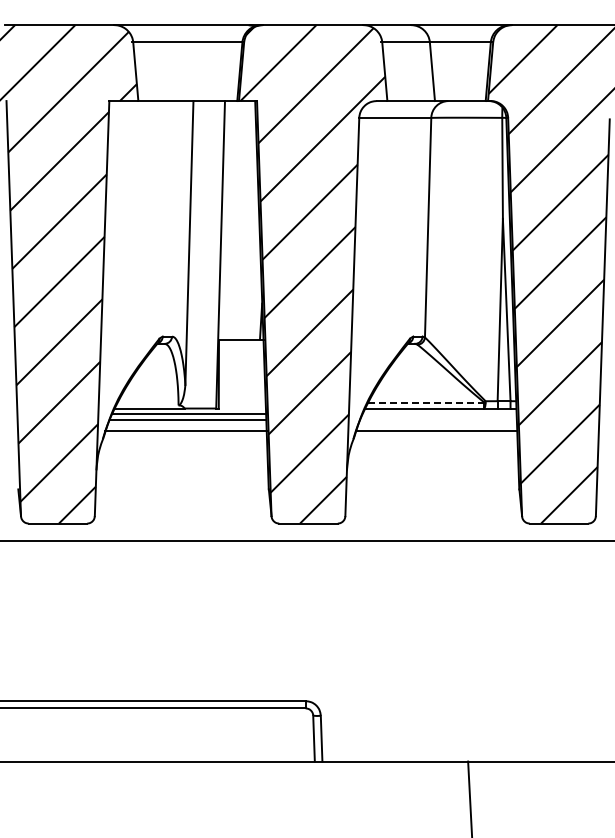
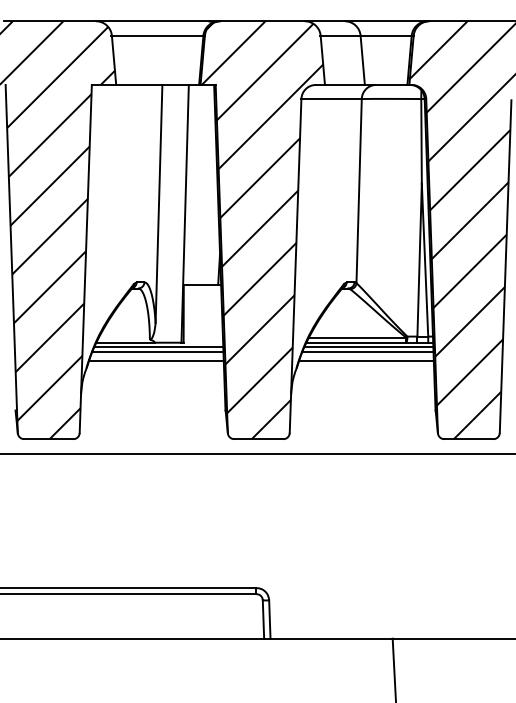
line: (426, 402) -> (357, 337), dashed -> solid
line: (439, 413) -> (368, 346), added
line: (438, 419) -> (367, 351), added

